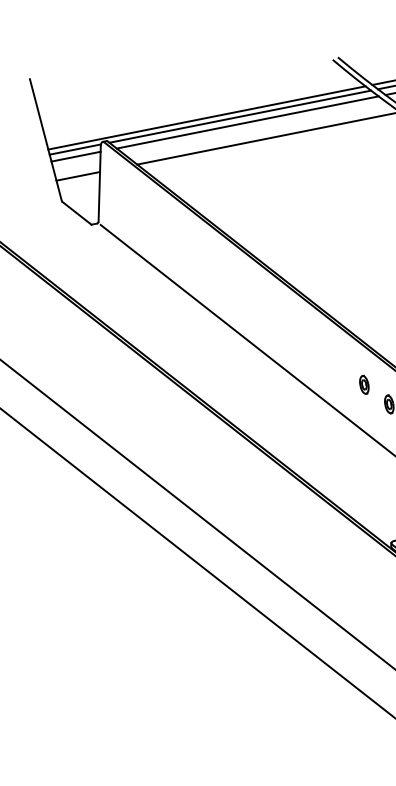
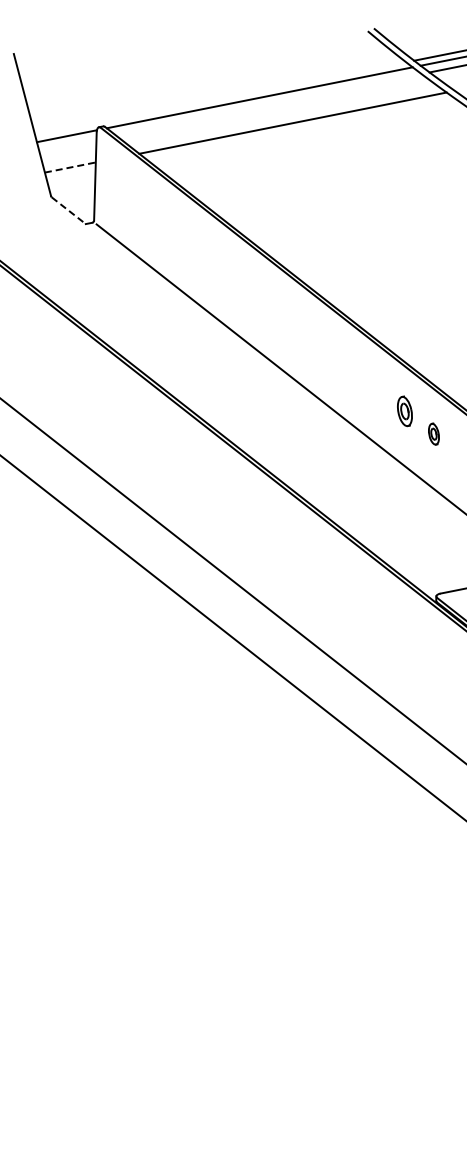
line: (206, 118) -> (220, 99), removed
line: (247, 122) -> (268, 104), removed
line: (75, 156) -> (67, 144), removed
line: (78, 176) -> (70, 167), solid -> dashed
line: (76, 213) -> (68, 210), solid -> dashed
part: (364, 384) -> (404, 410), size x1.4

